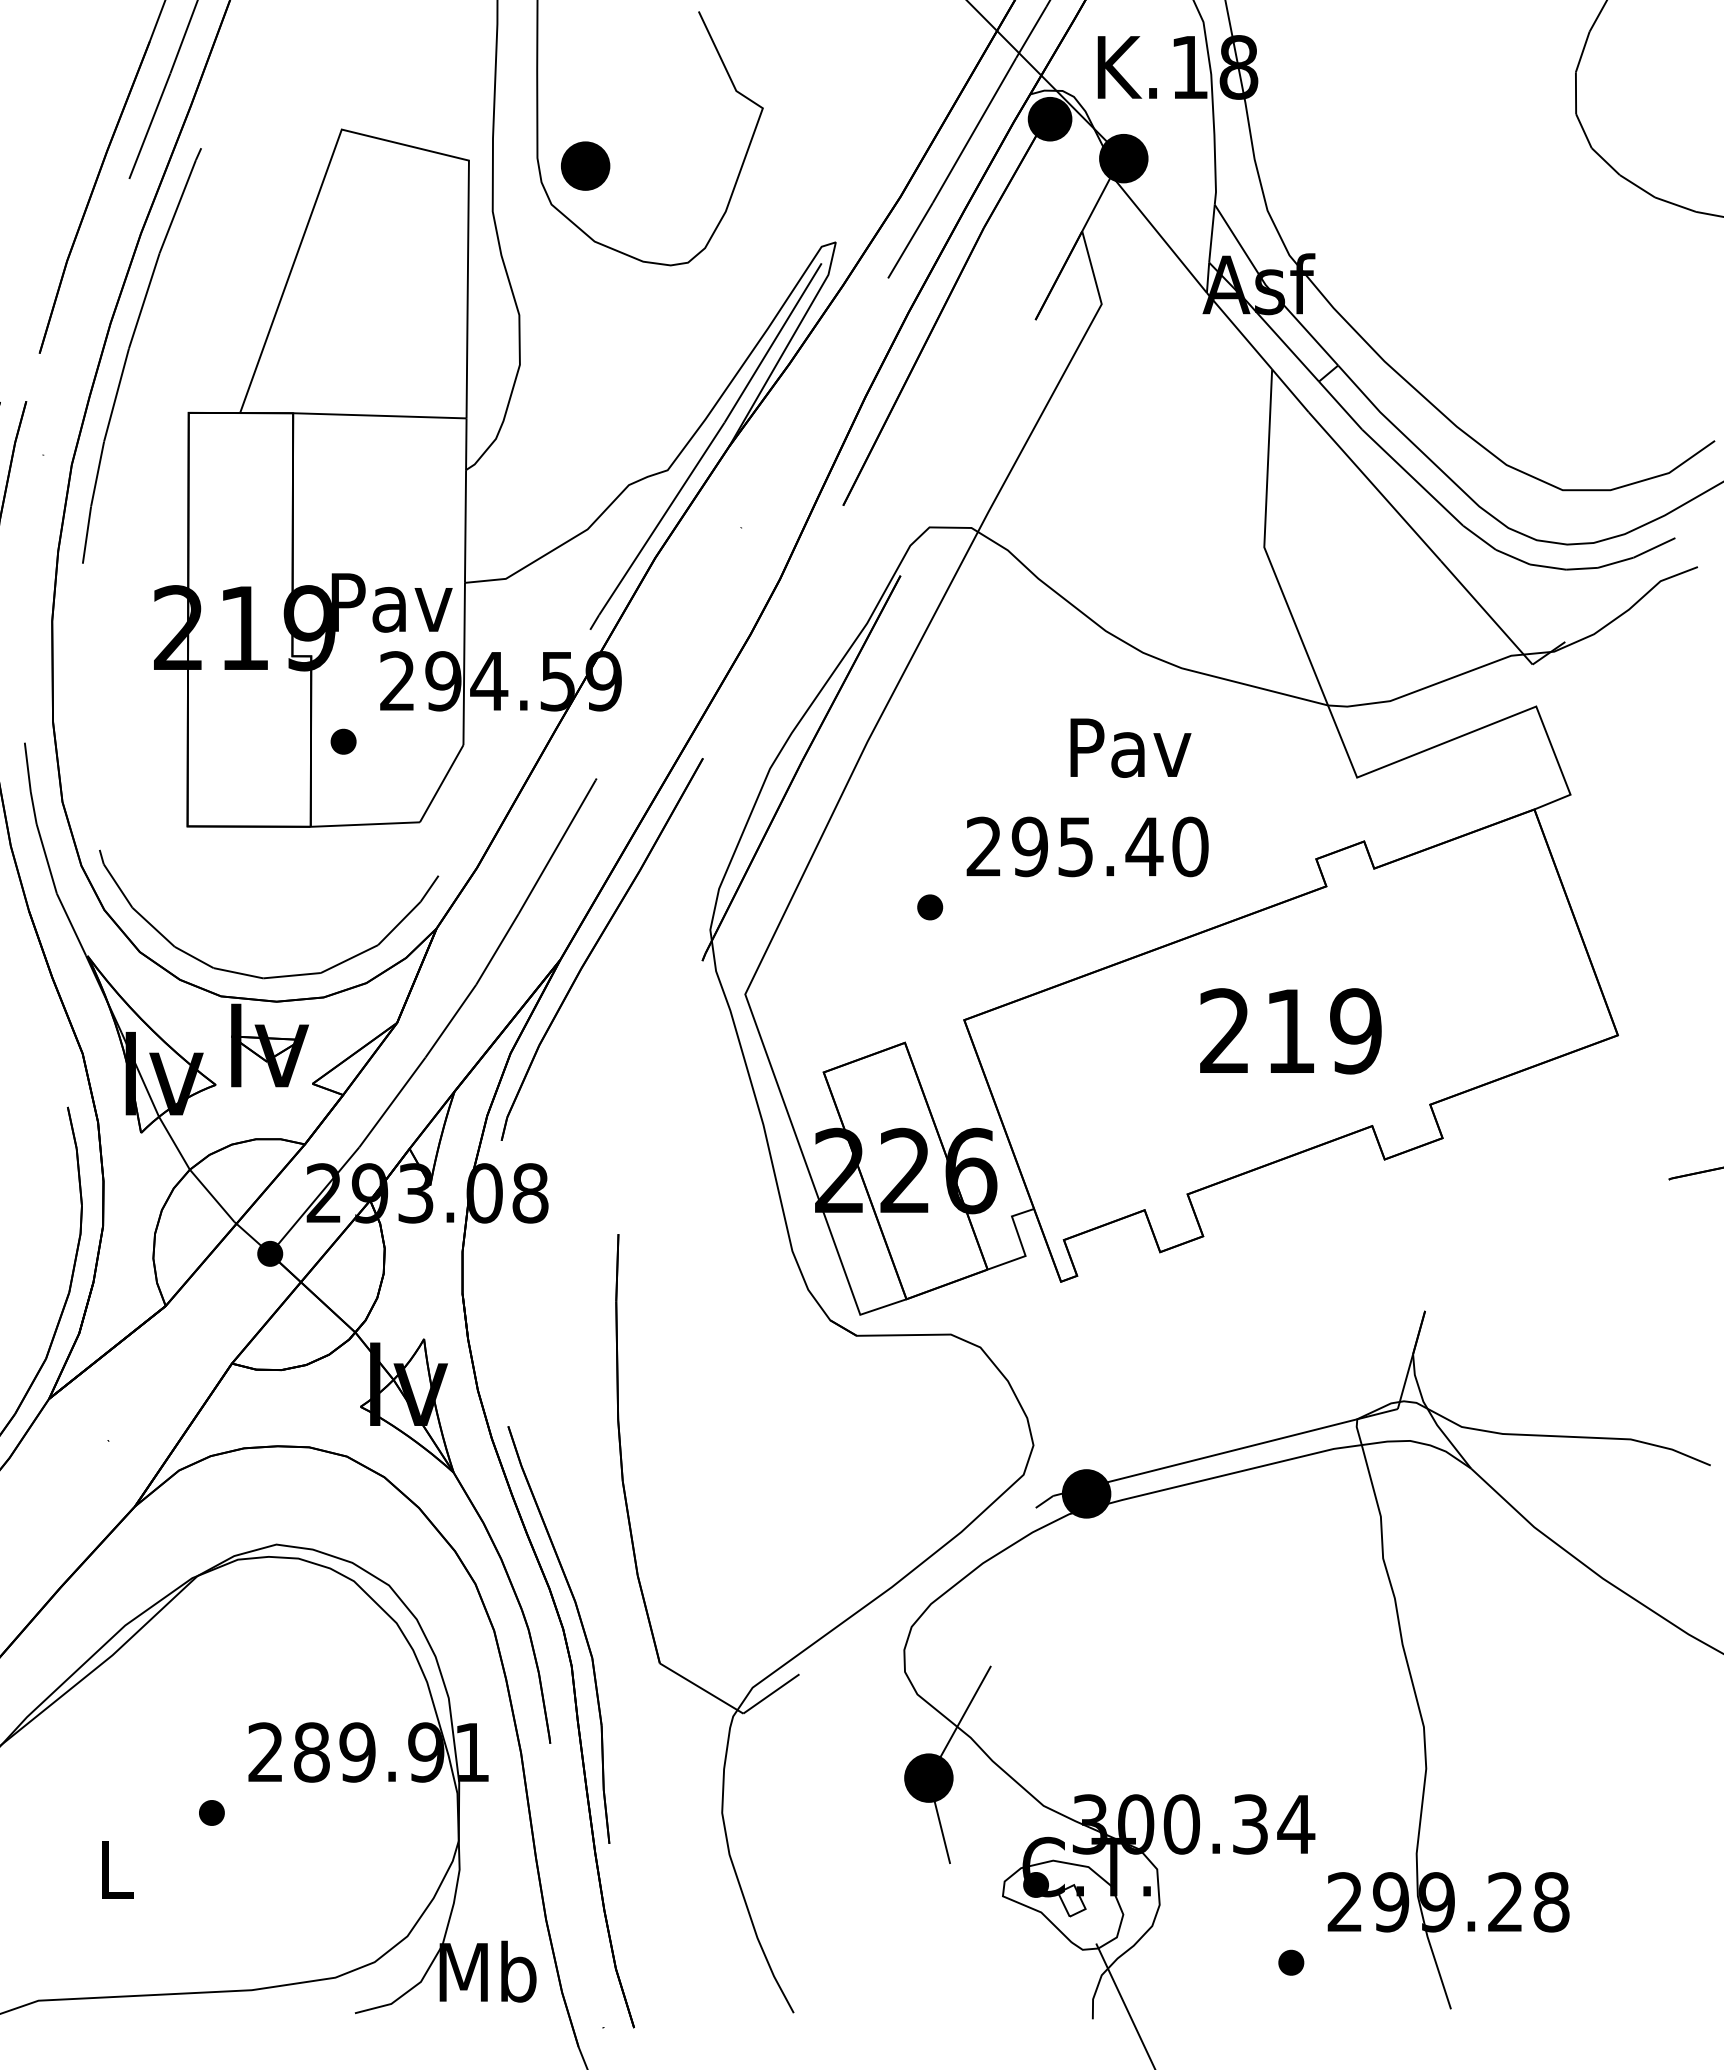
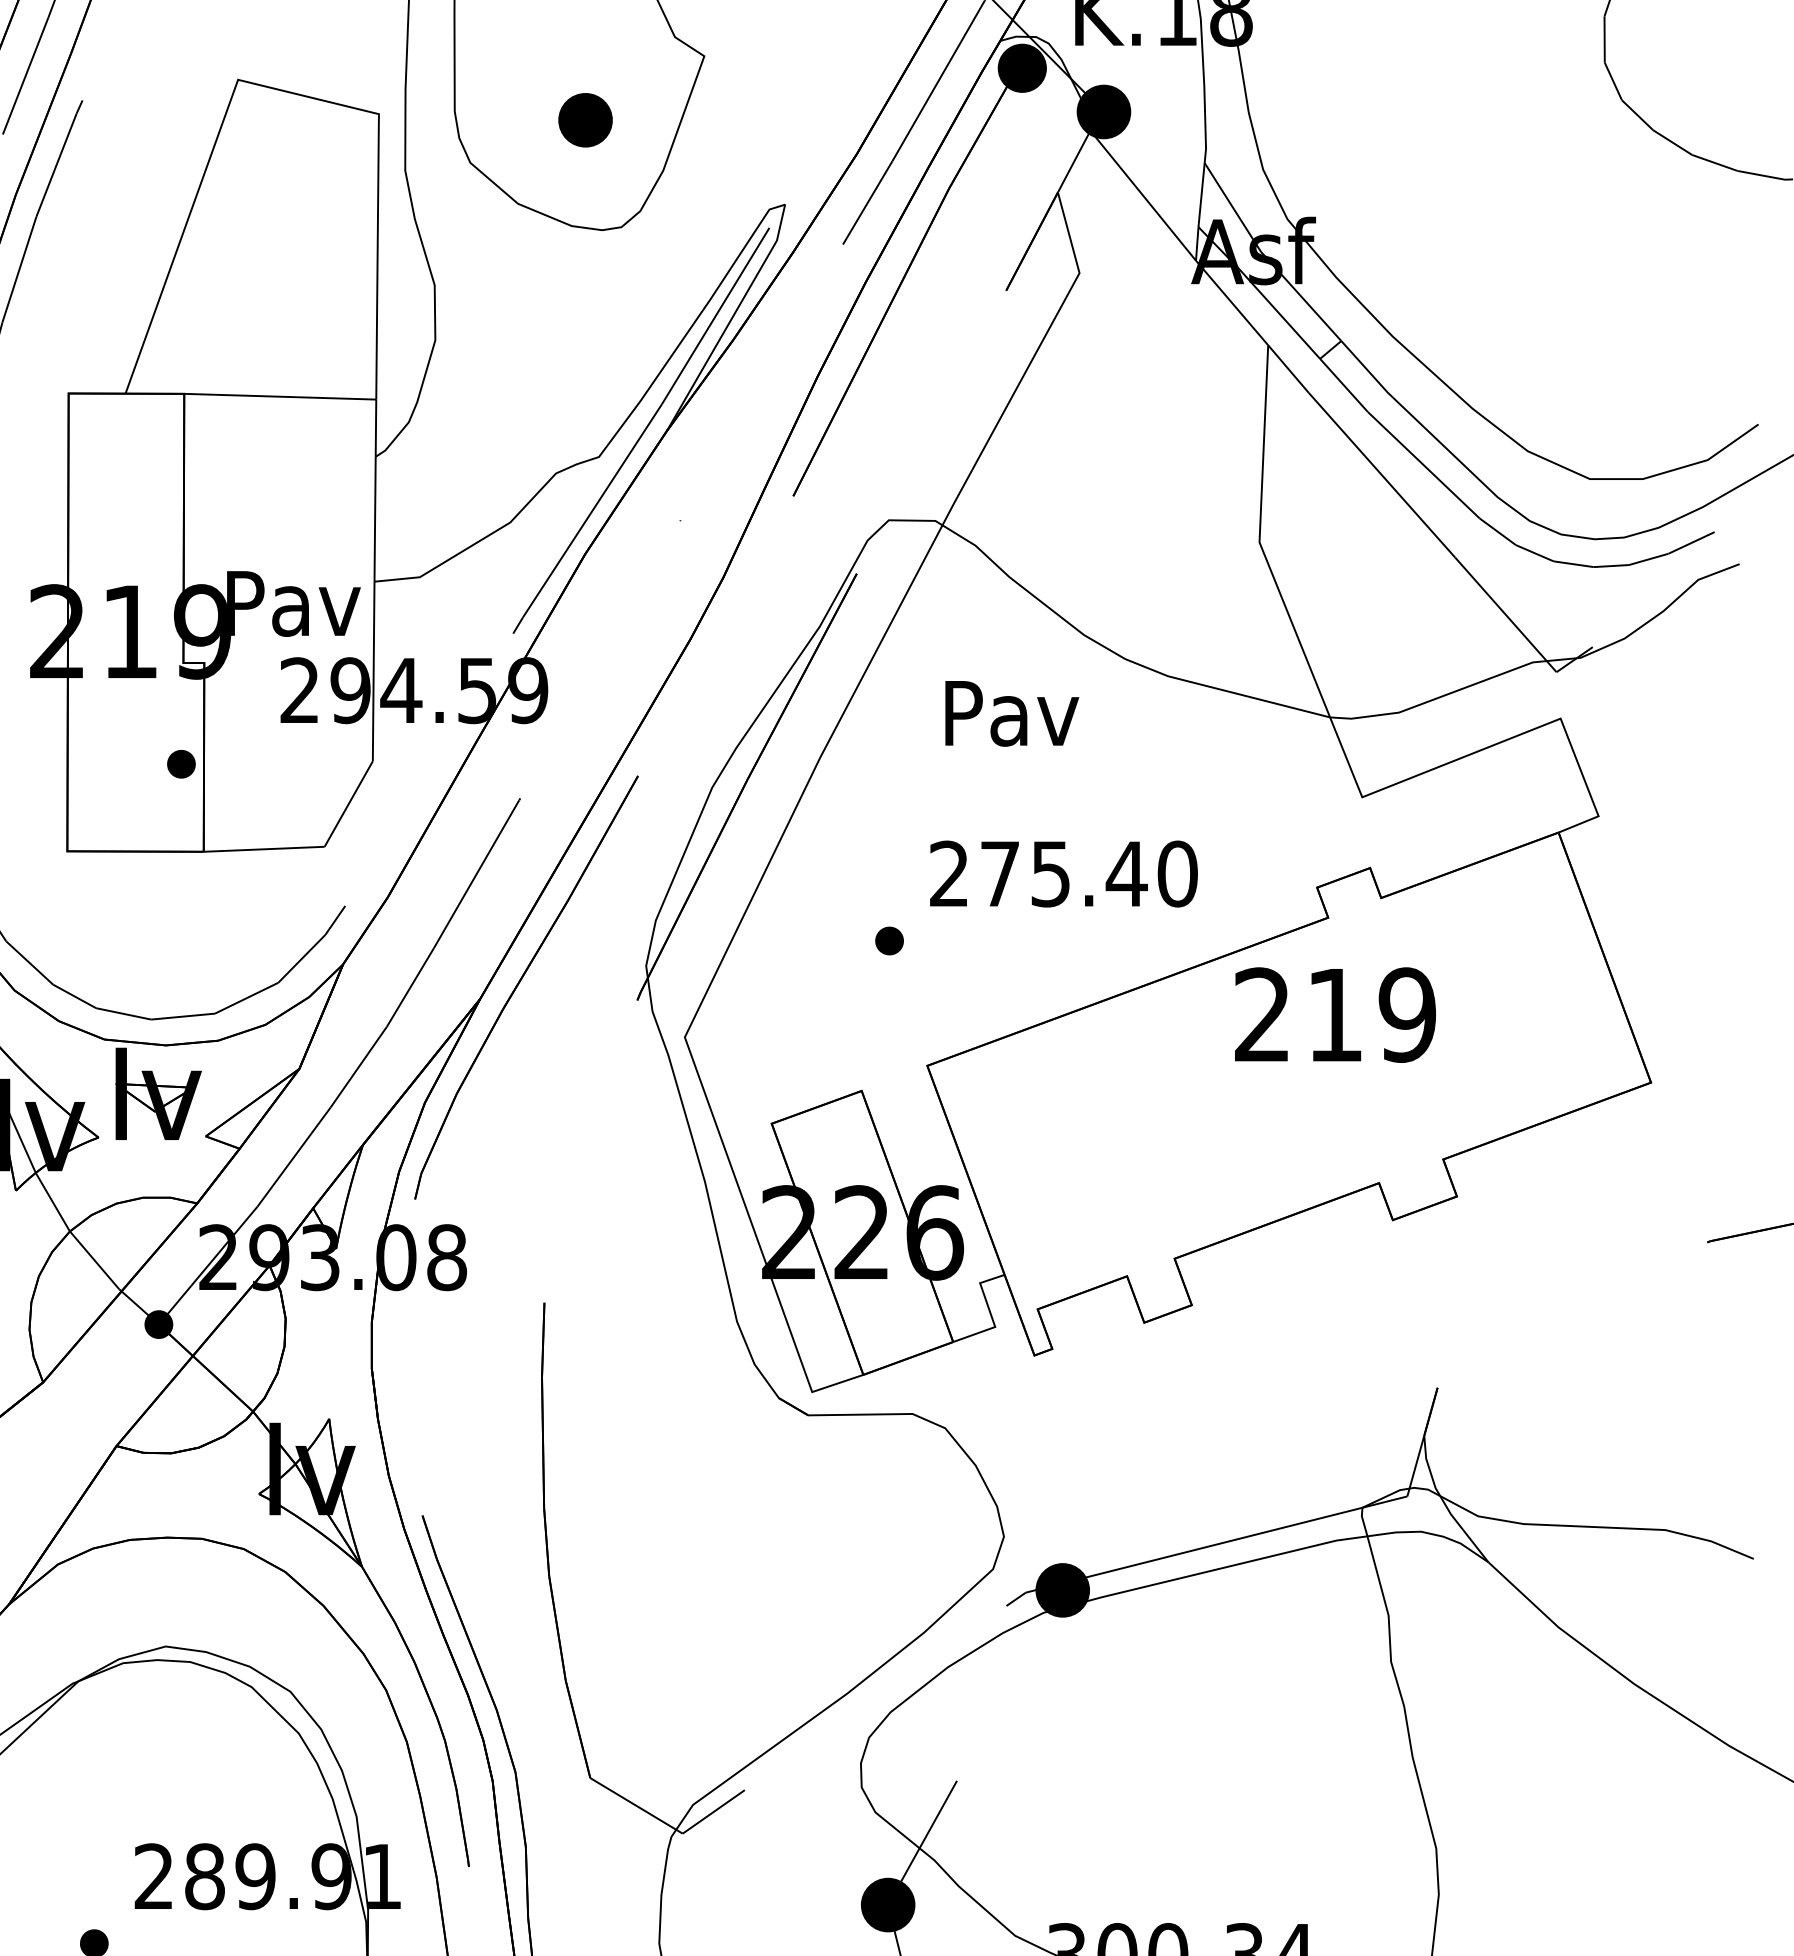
part: (585, 165) -> (585, 119), moved
part: (343, 741) -> (181, 763), moved
text: (1130, 747) -> (1011, 713), moved
text: (1029, 846) -> (999, 873), 295.40 -> 275.40
text: (1290, 1031) -> (1335, 1015), moved

